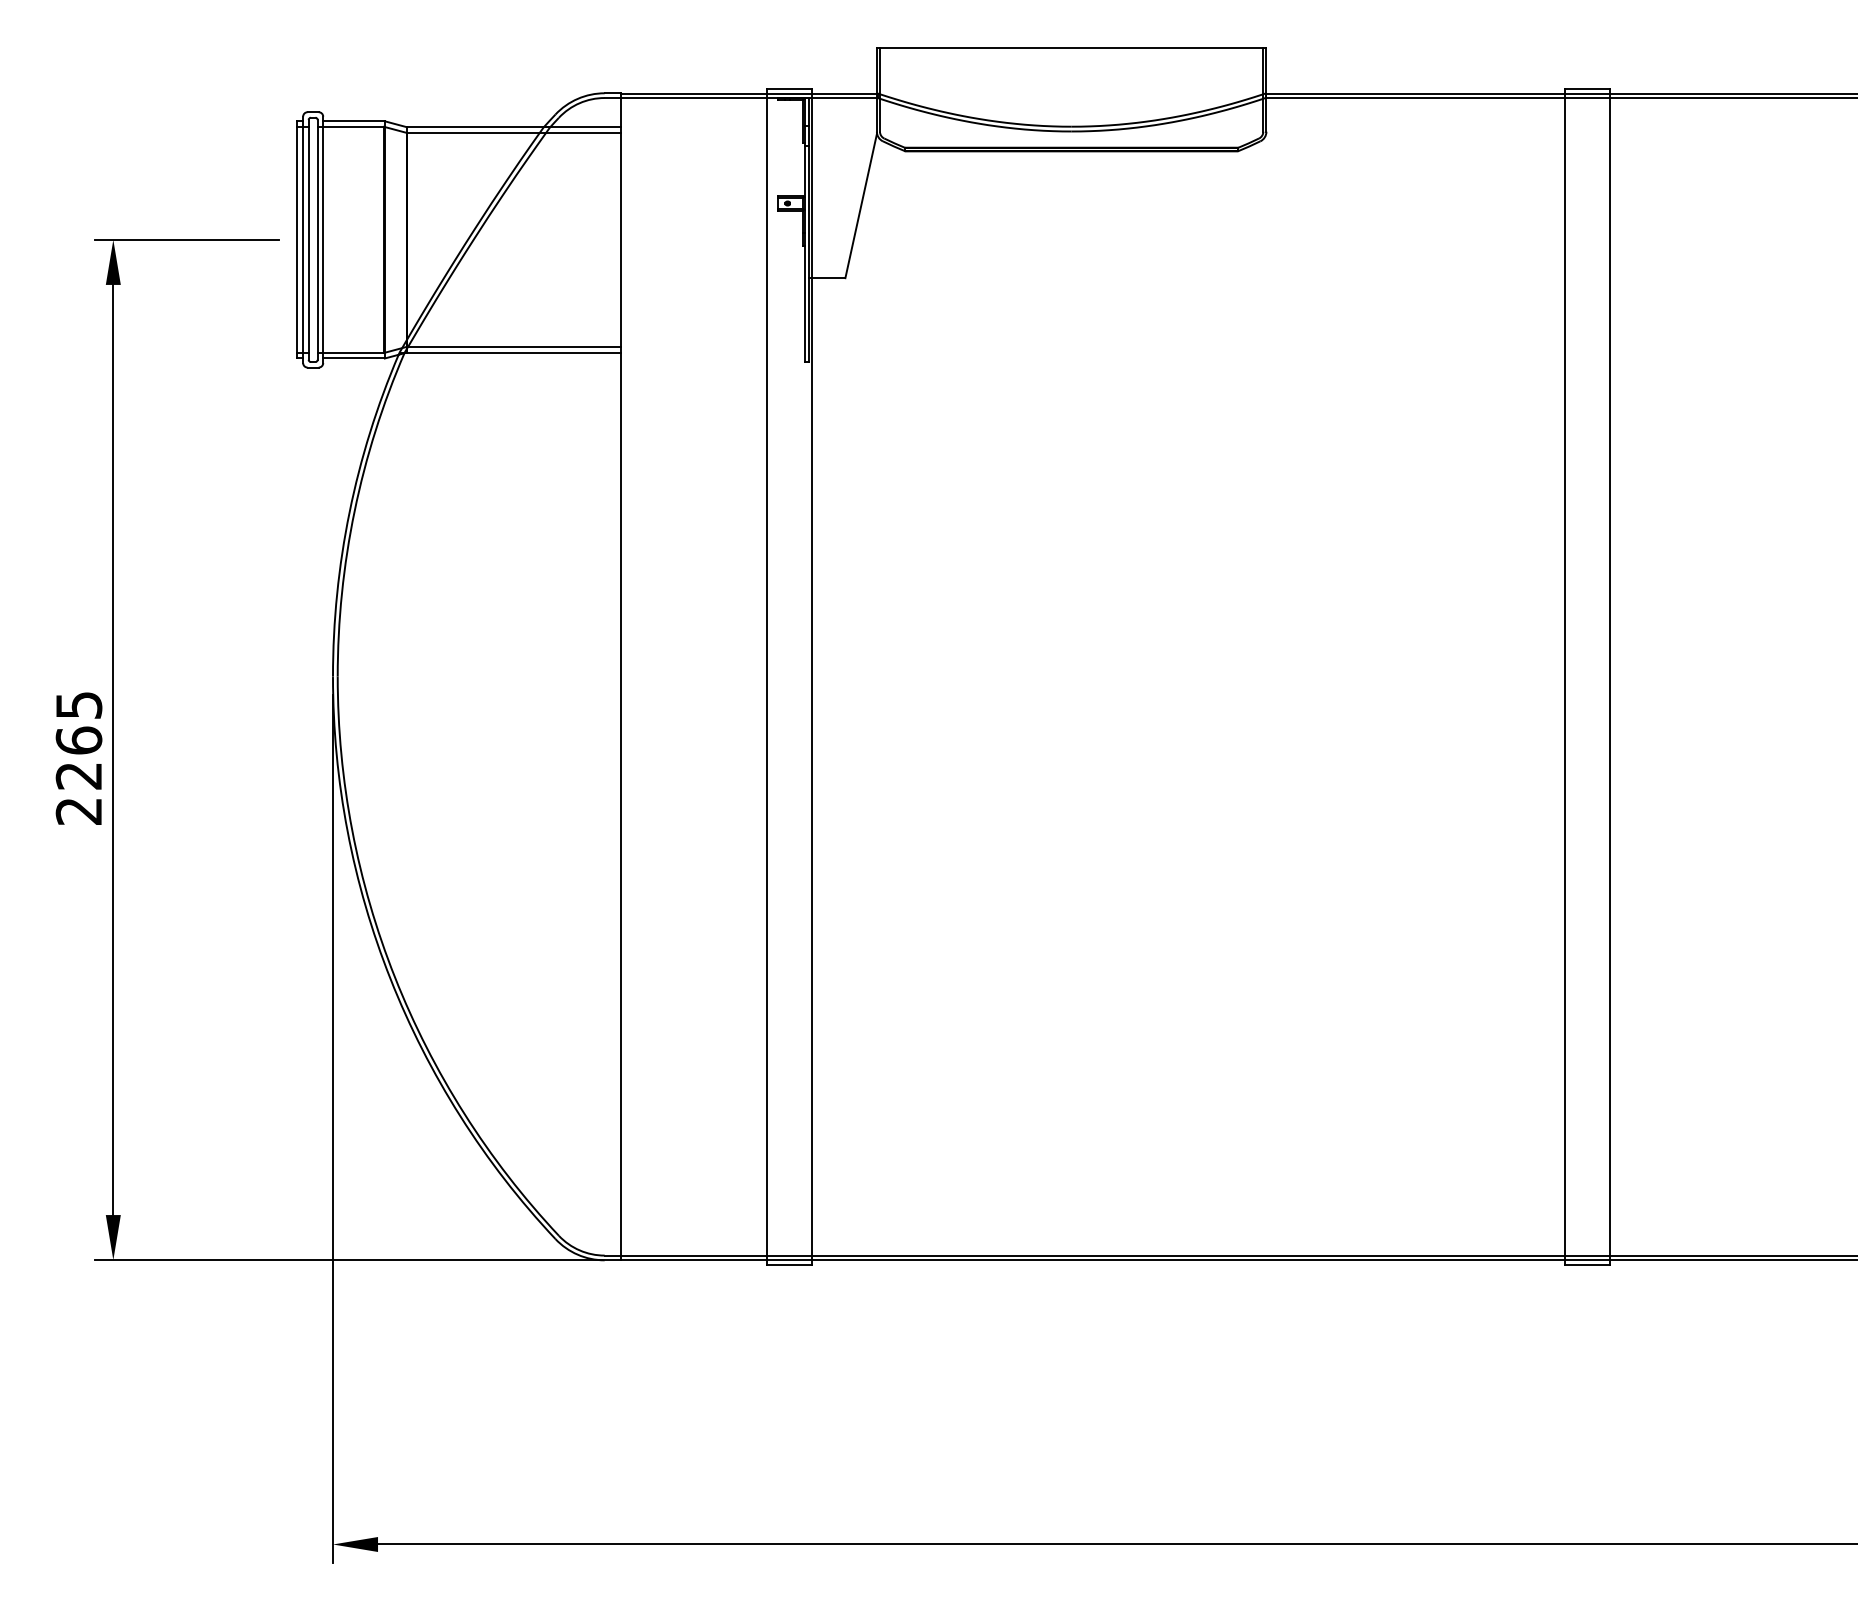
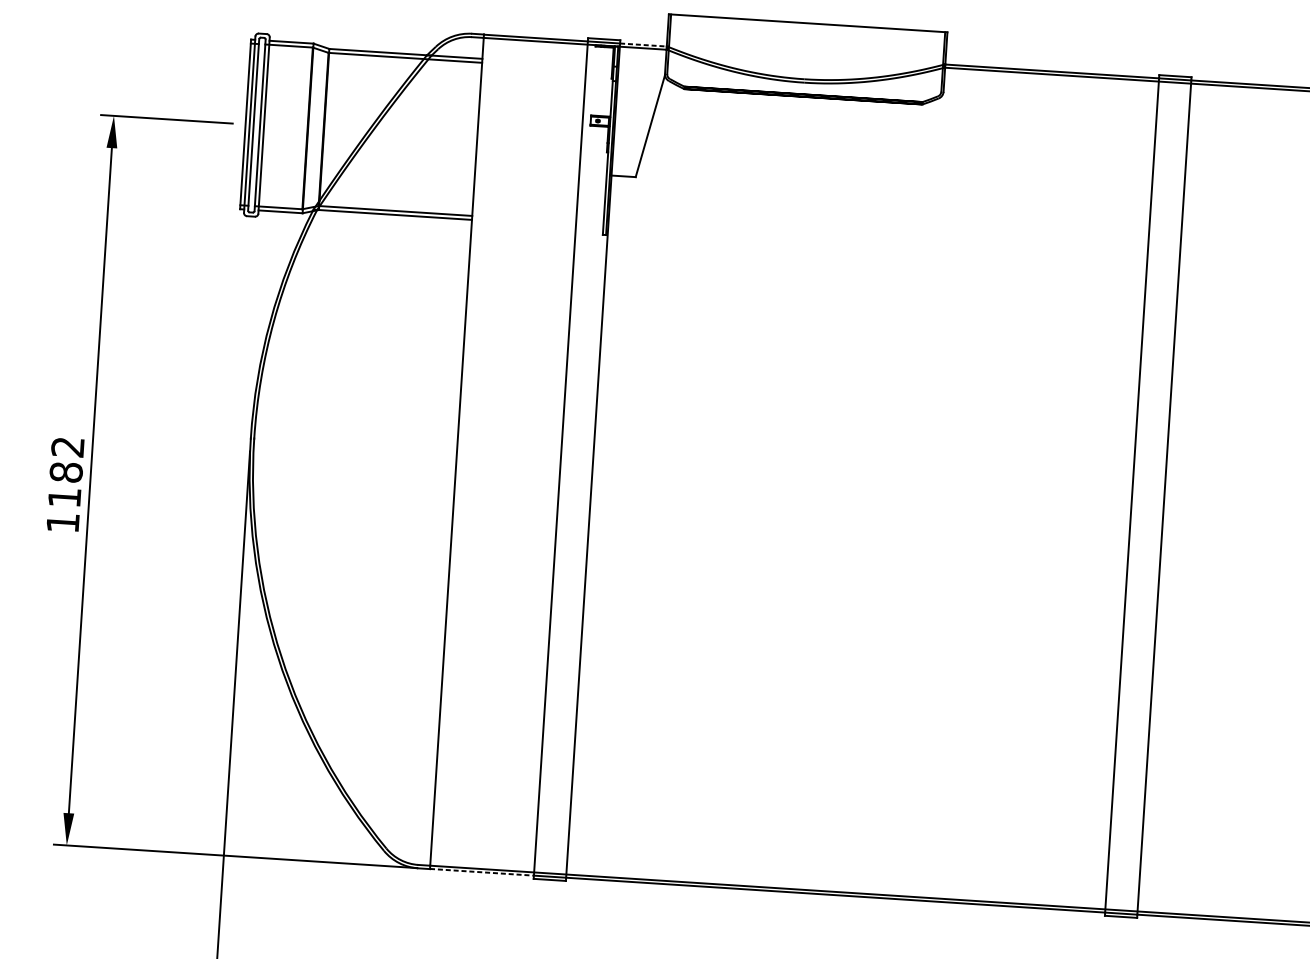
line: (844, 93) -> (643, 45), solid -> dashed
text: (78, 758) -> (65, 485), 2265 -> 1182
line: (693, 1260) -> (481, 872), solid -> dashed

